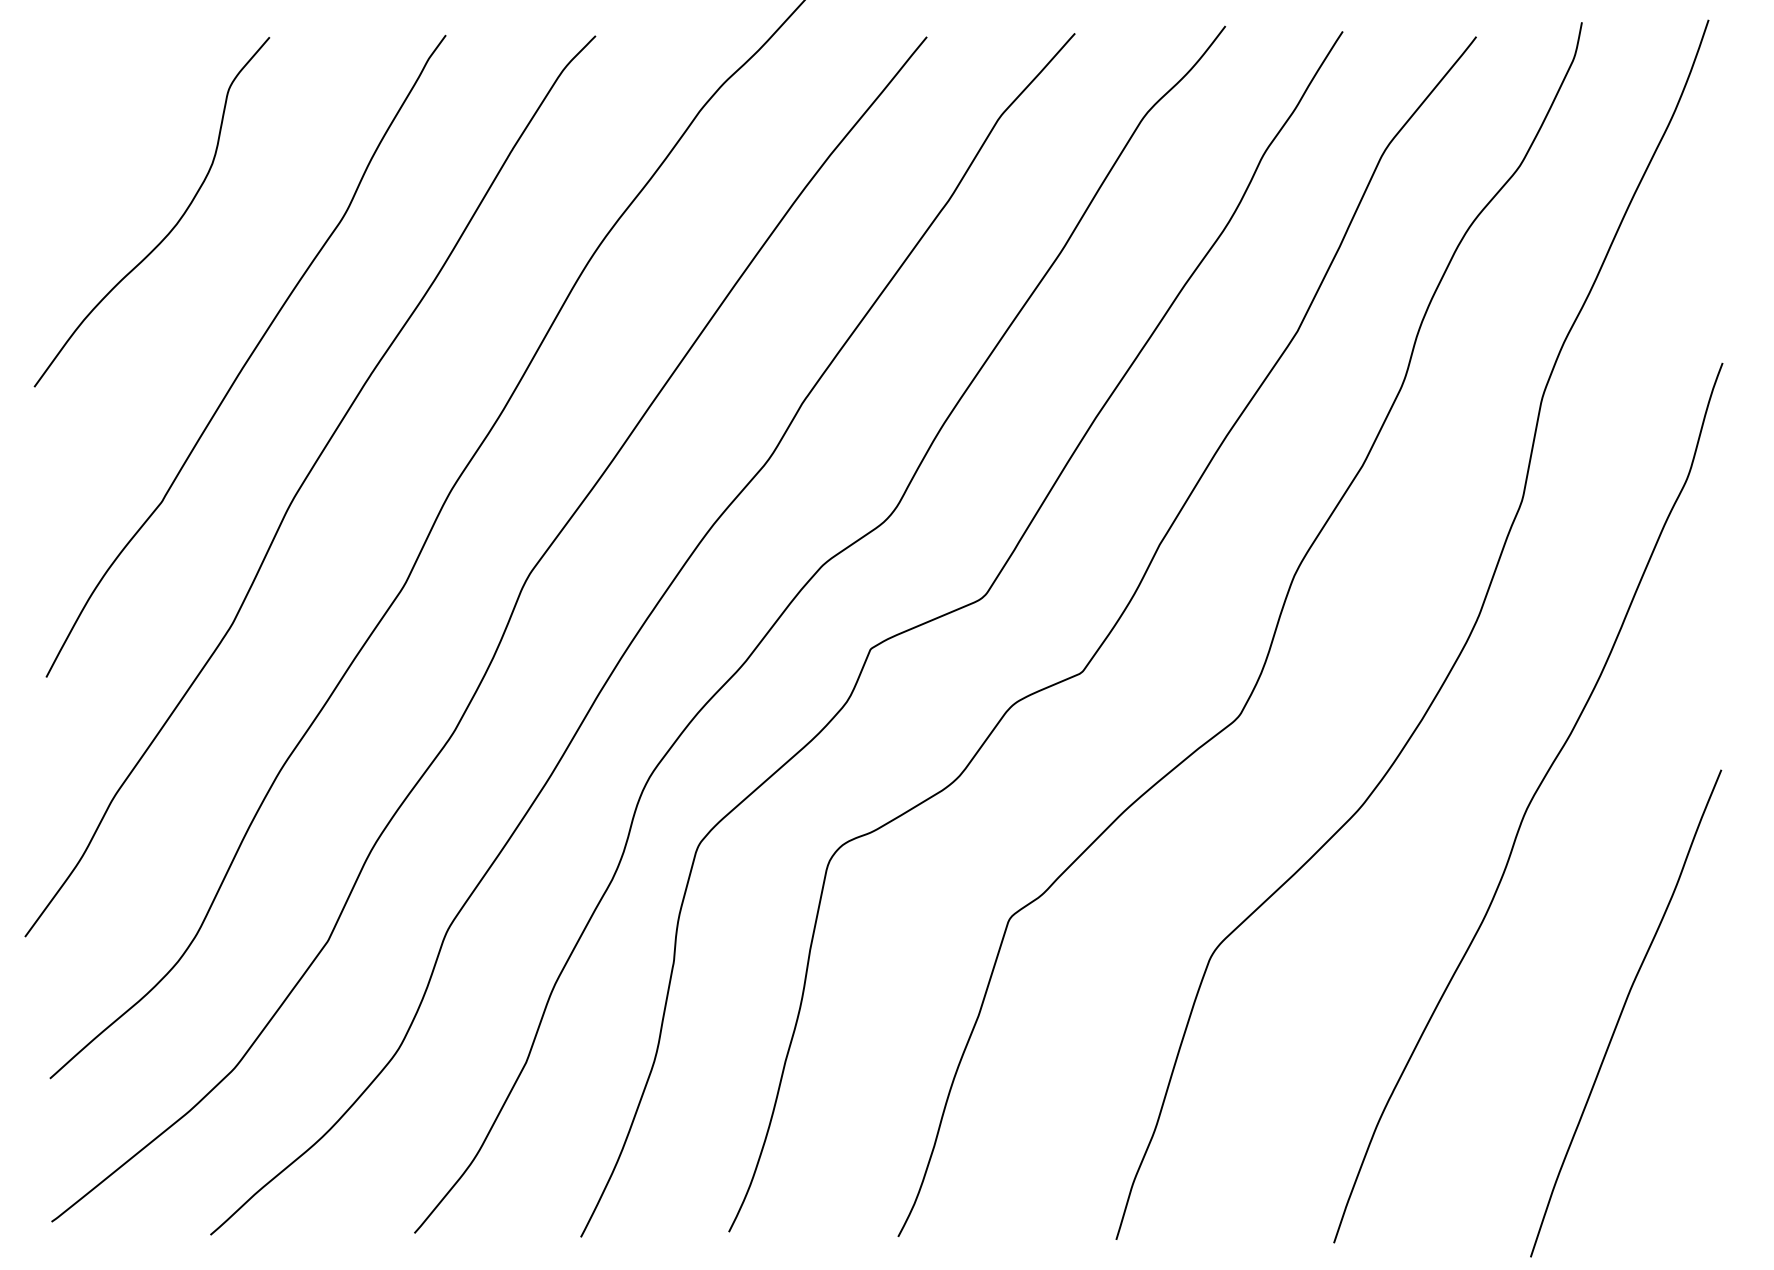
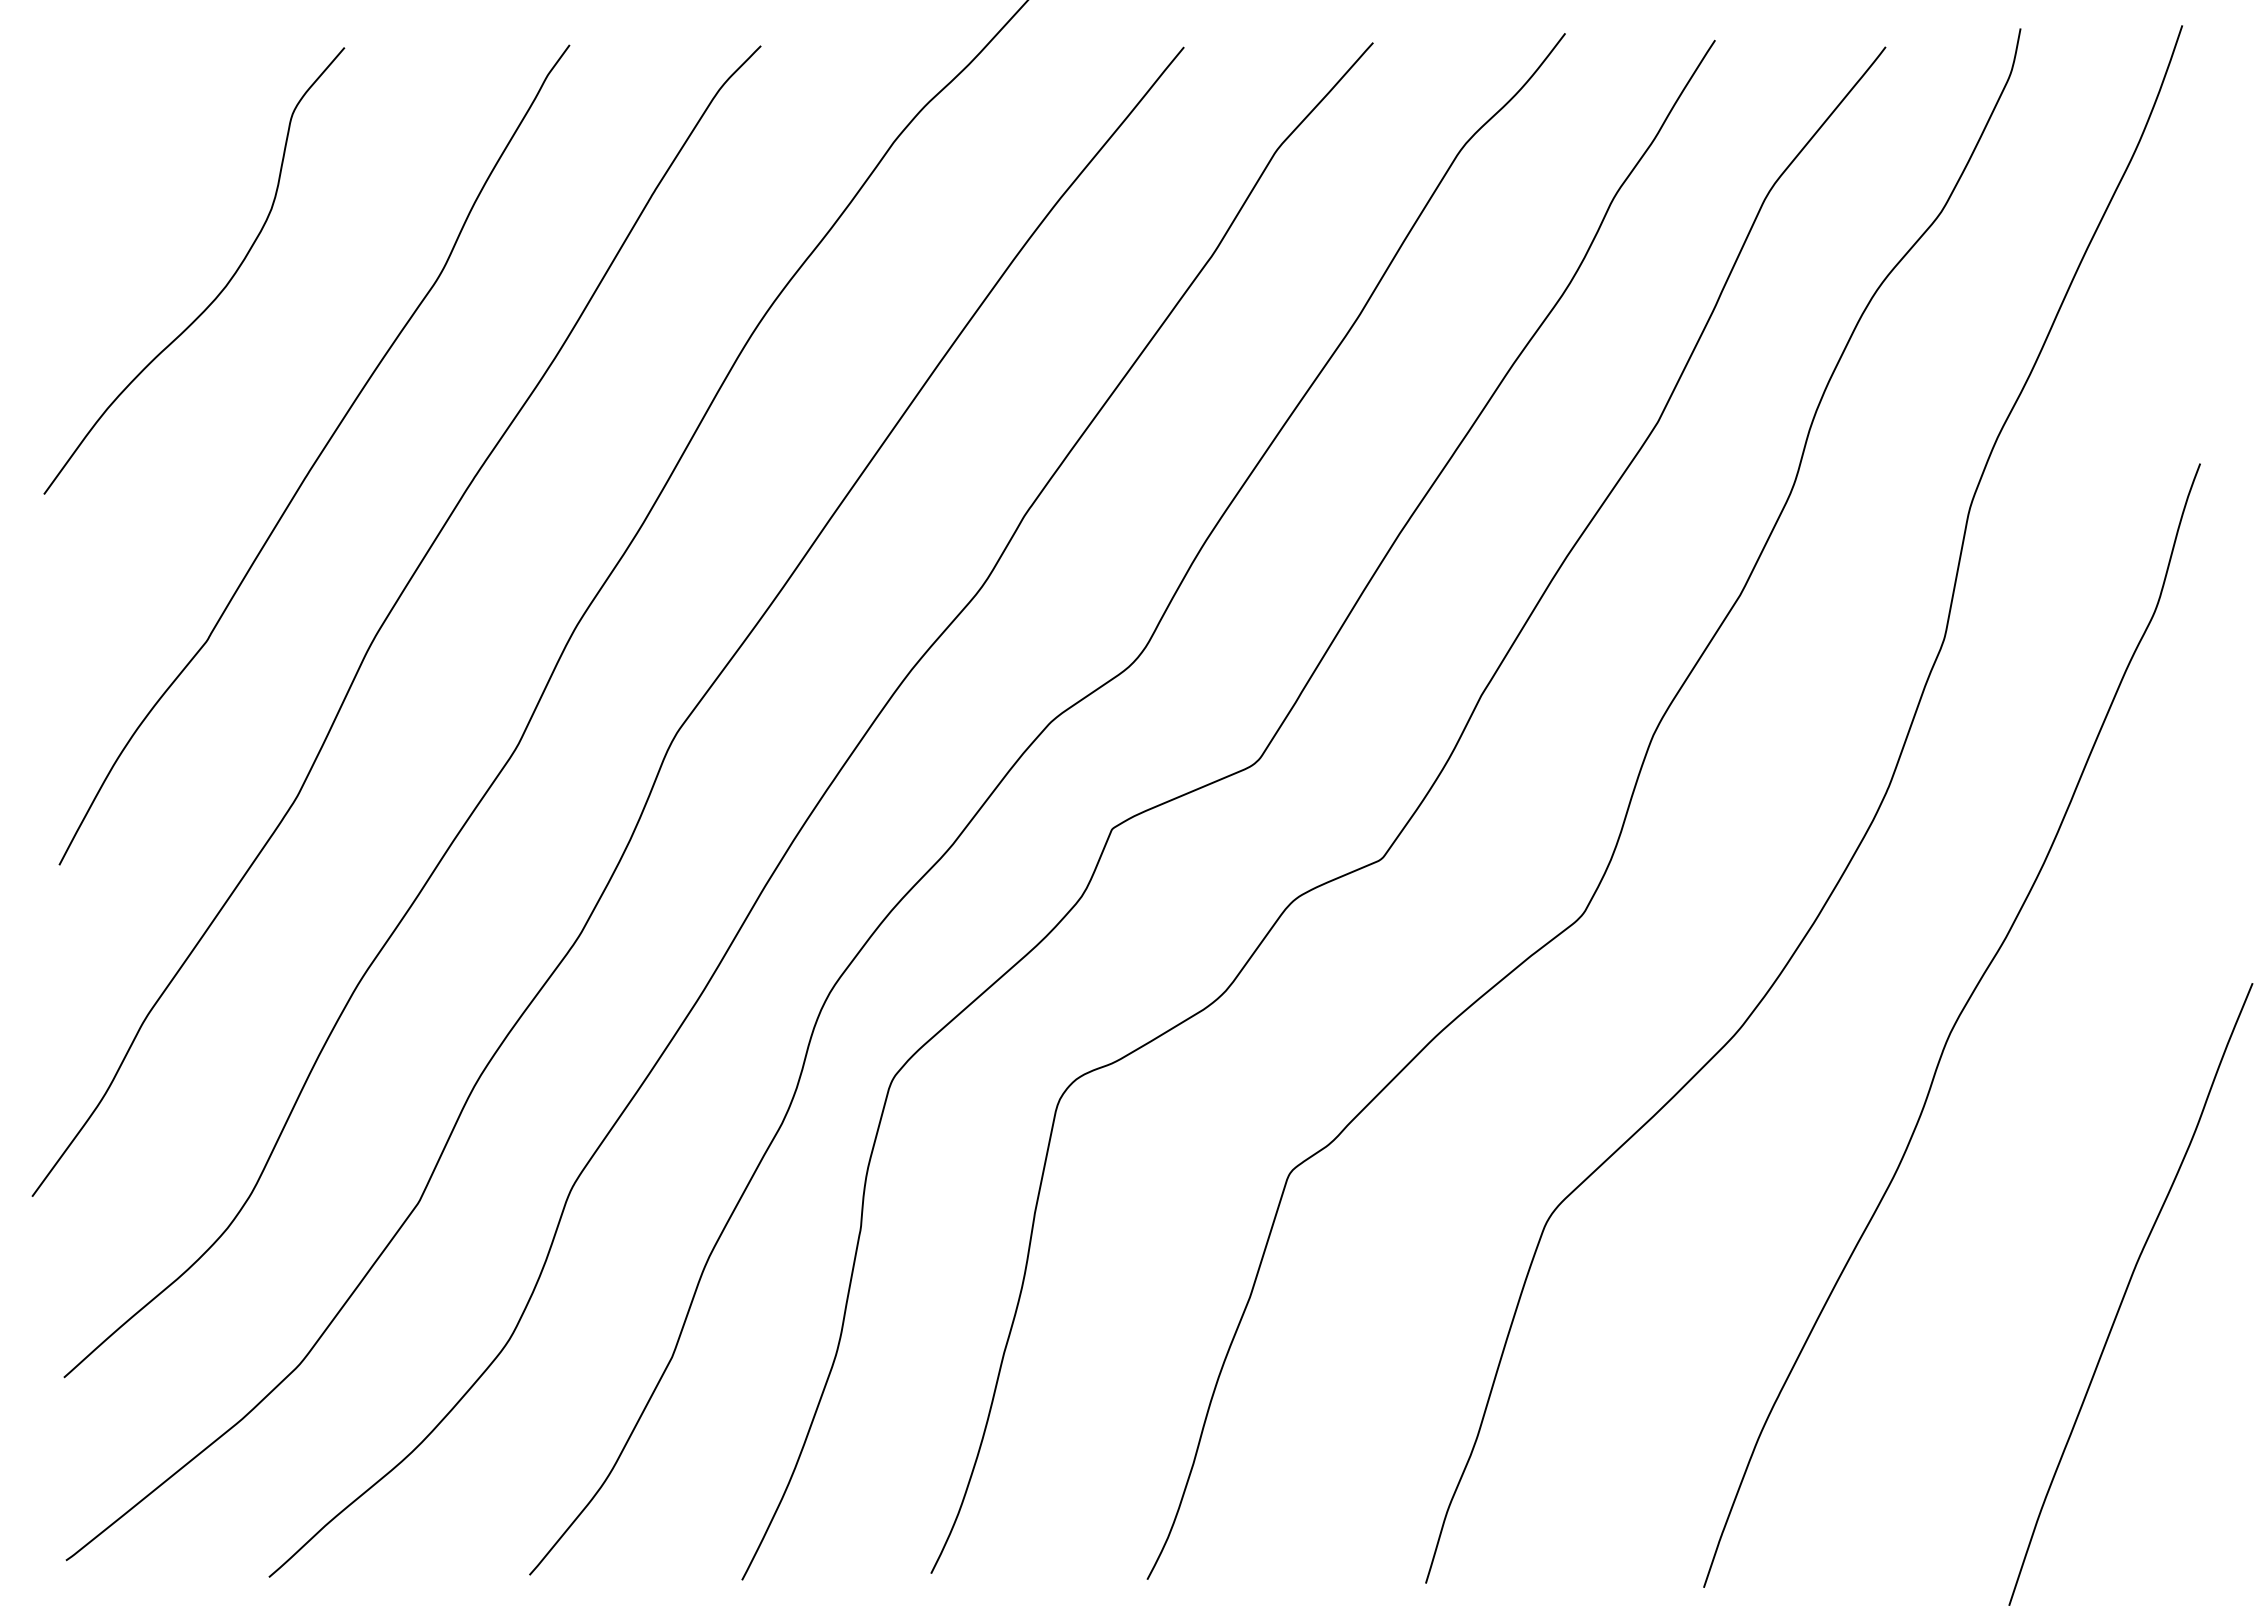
curve: (1622, 1012) -> (2126, 1292), moved

